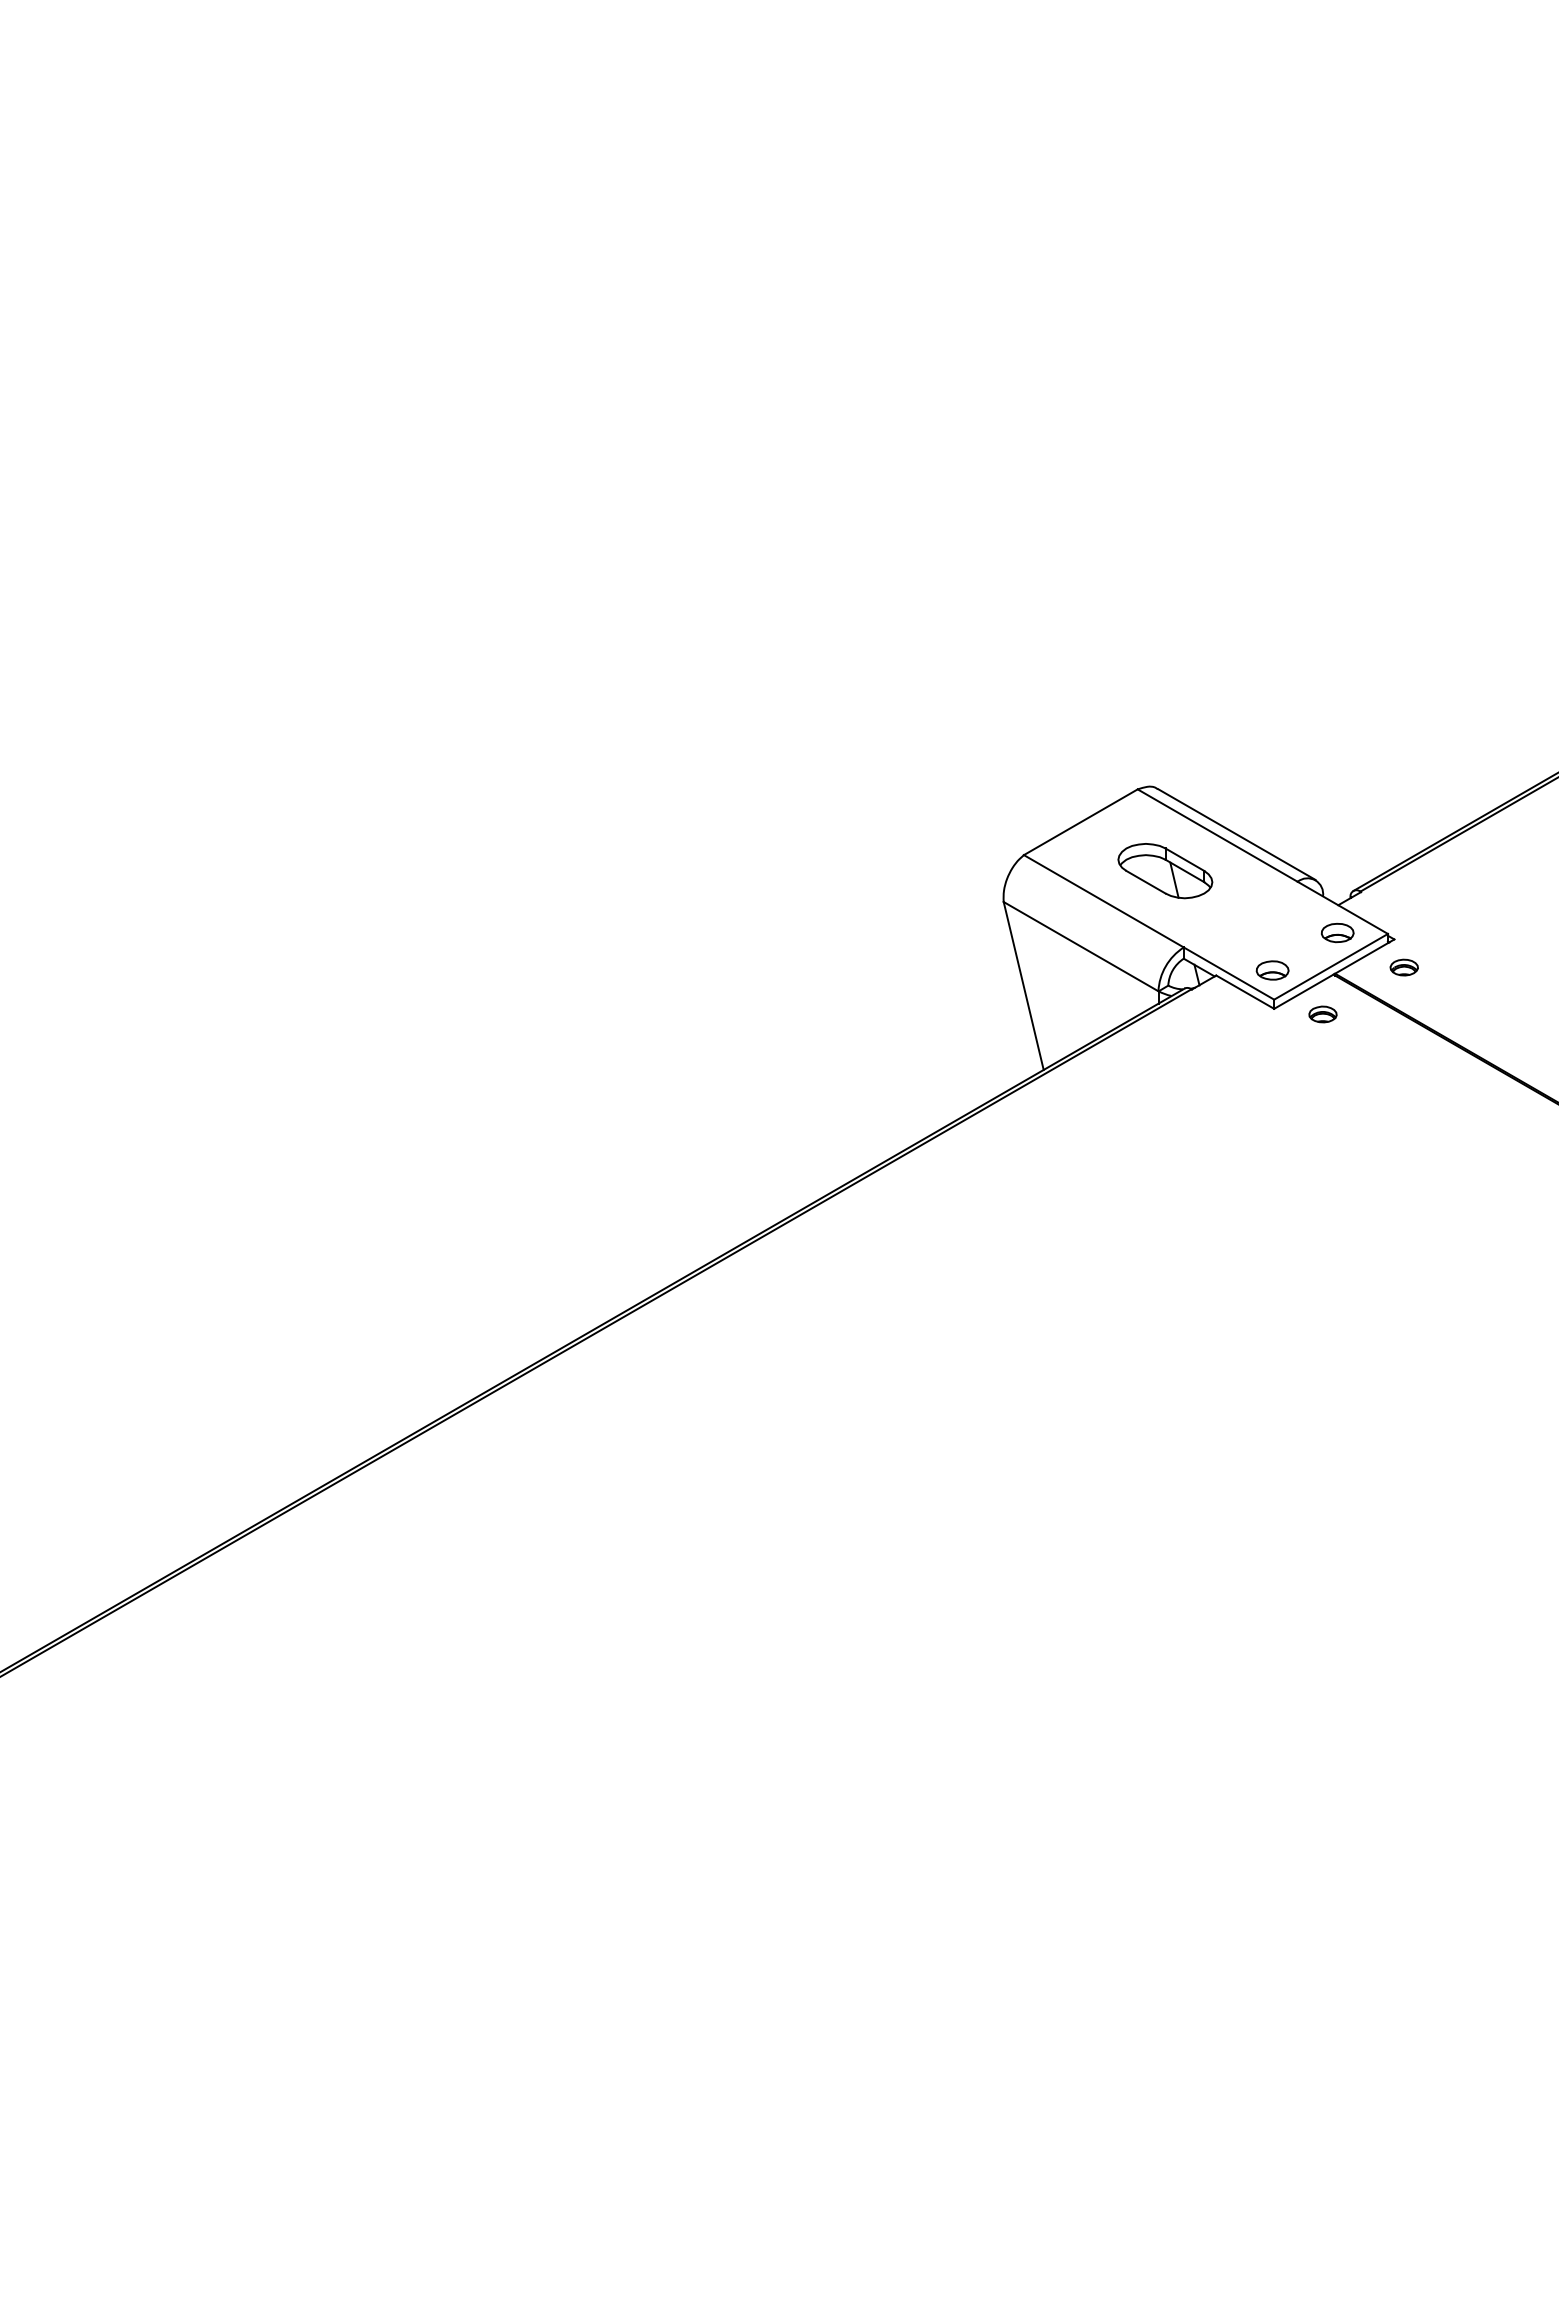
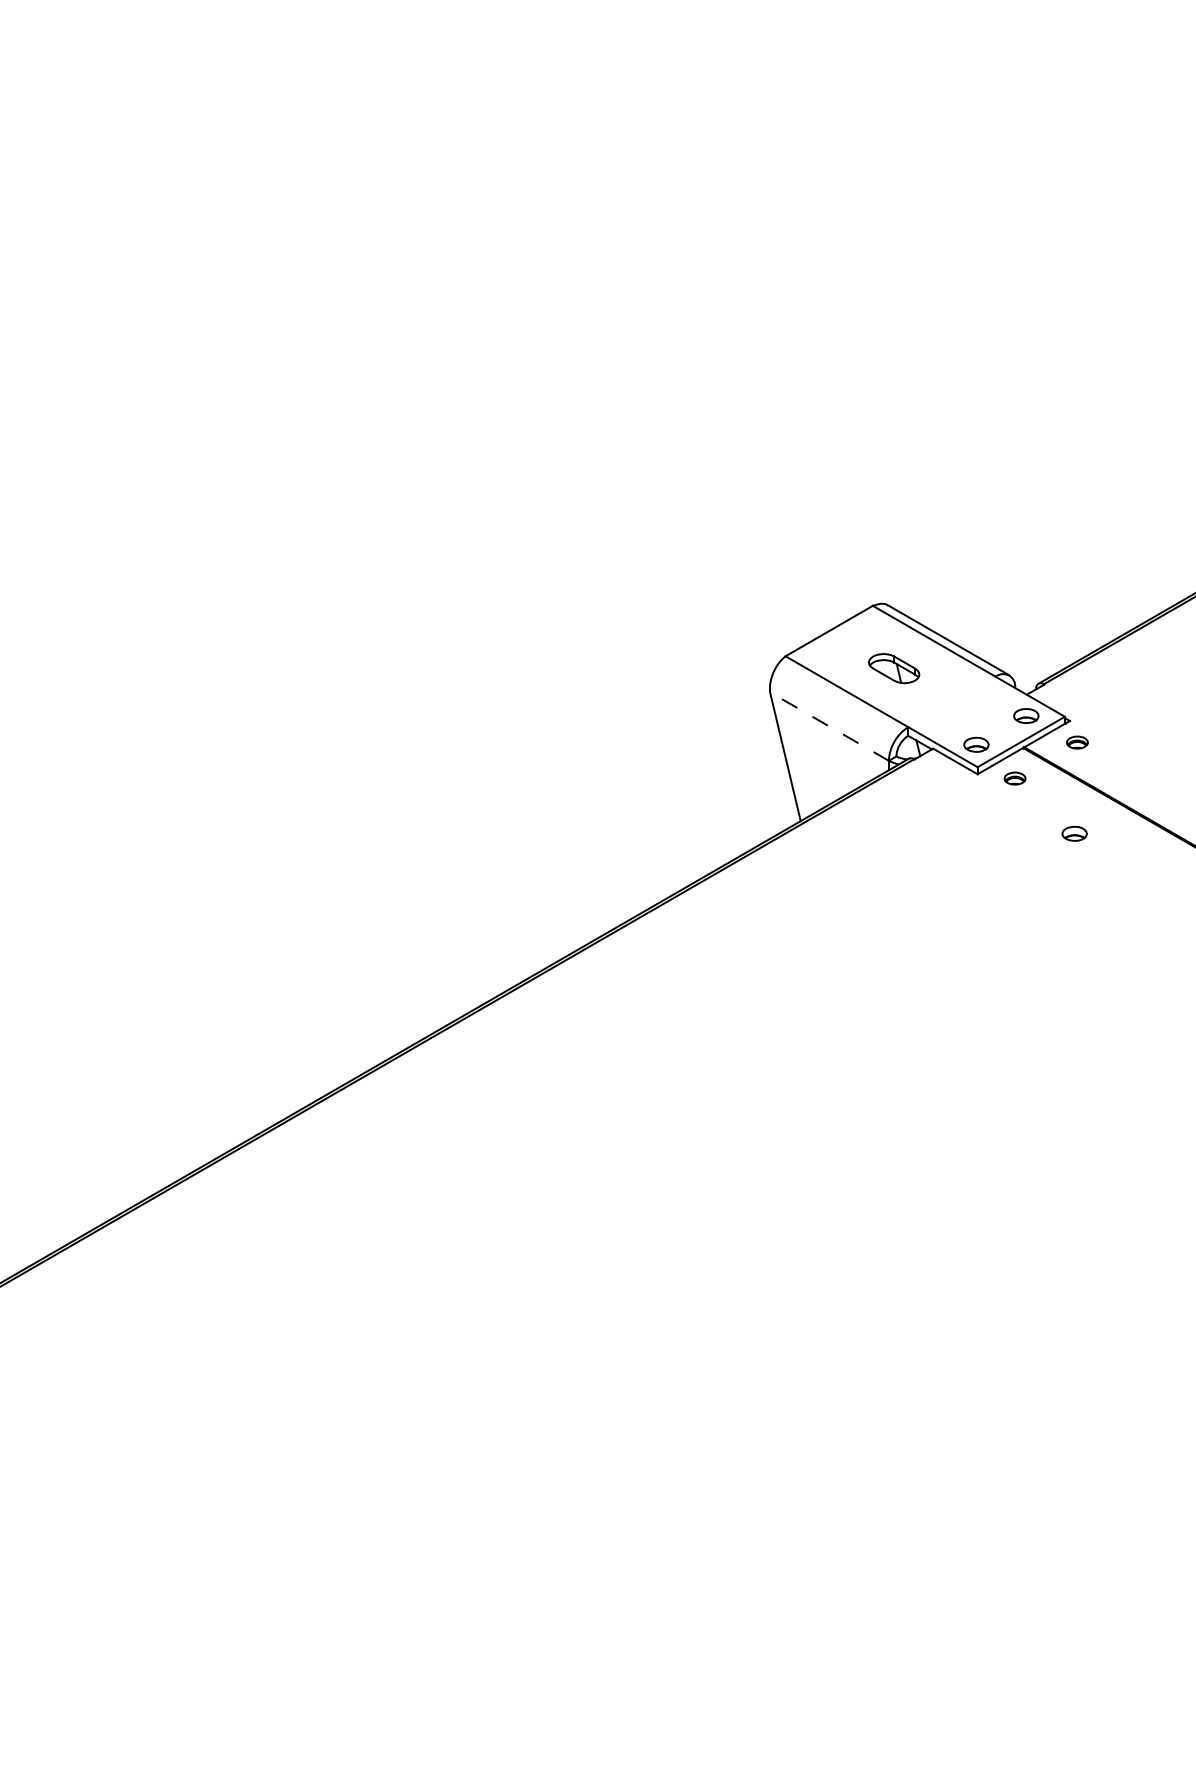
part: (1165, 871) -> (894, 668), size x0.7
line: (1080, 946) -> (828, 726), solid -> dashed
part: (1400, 1086) -> (1074, 833), added

